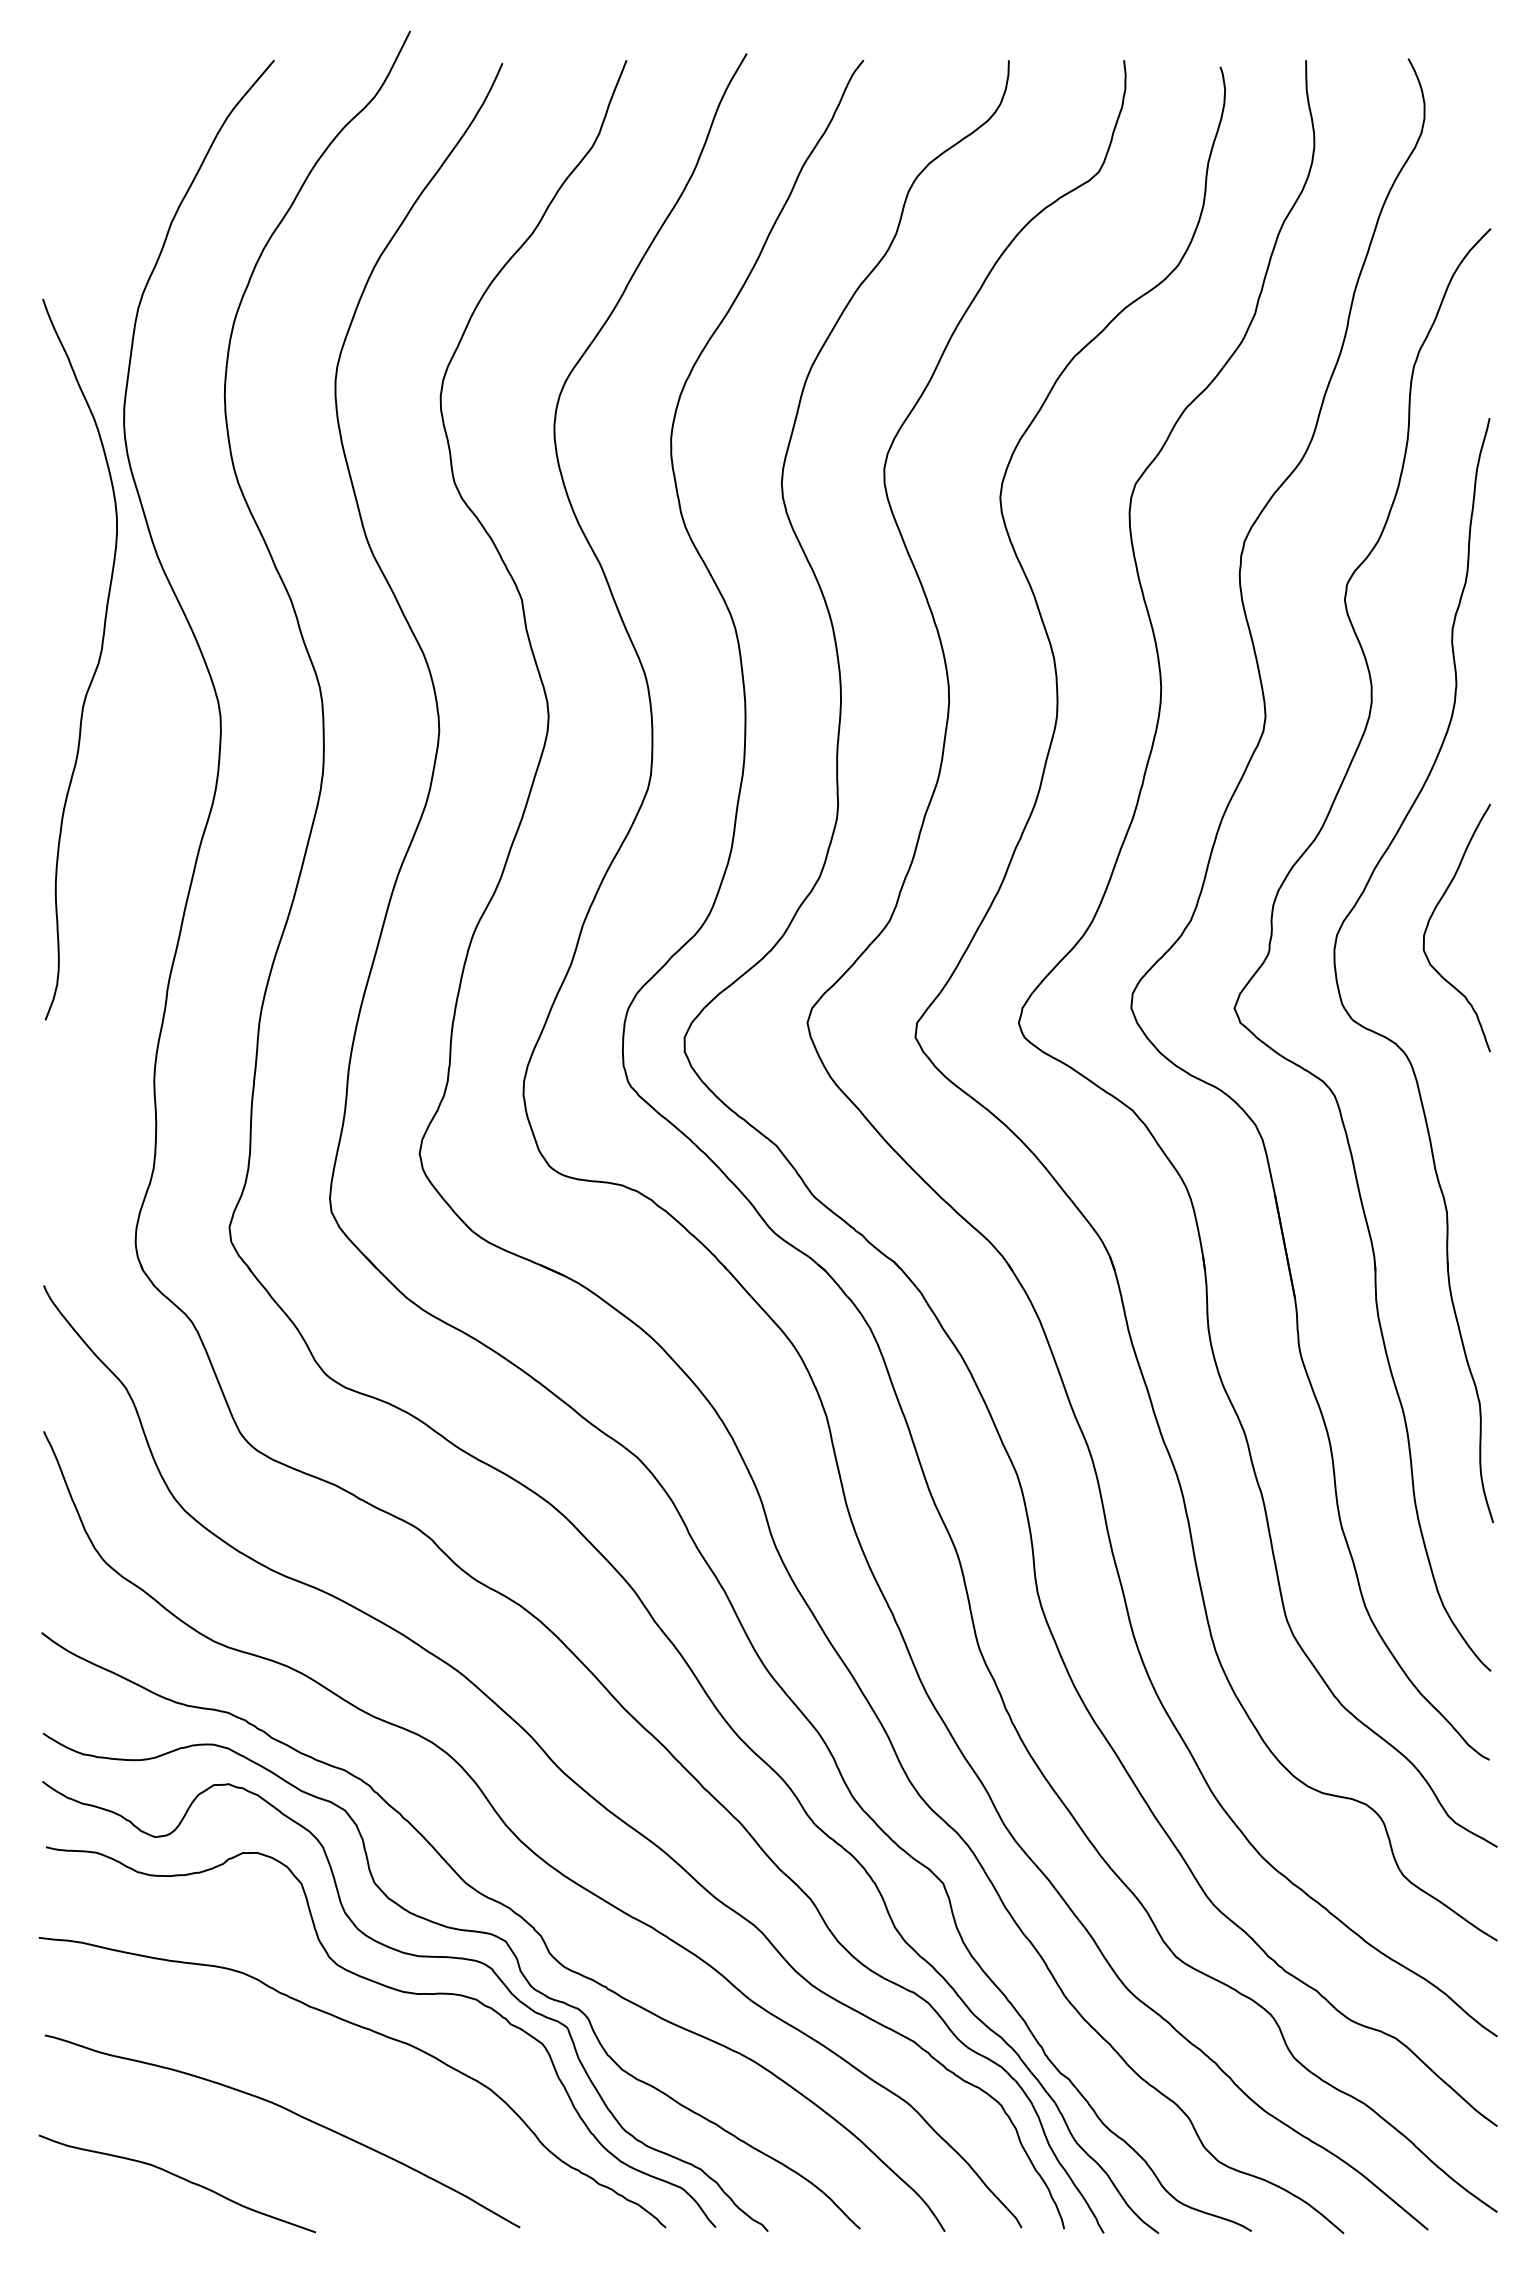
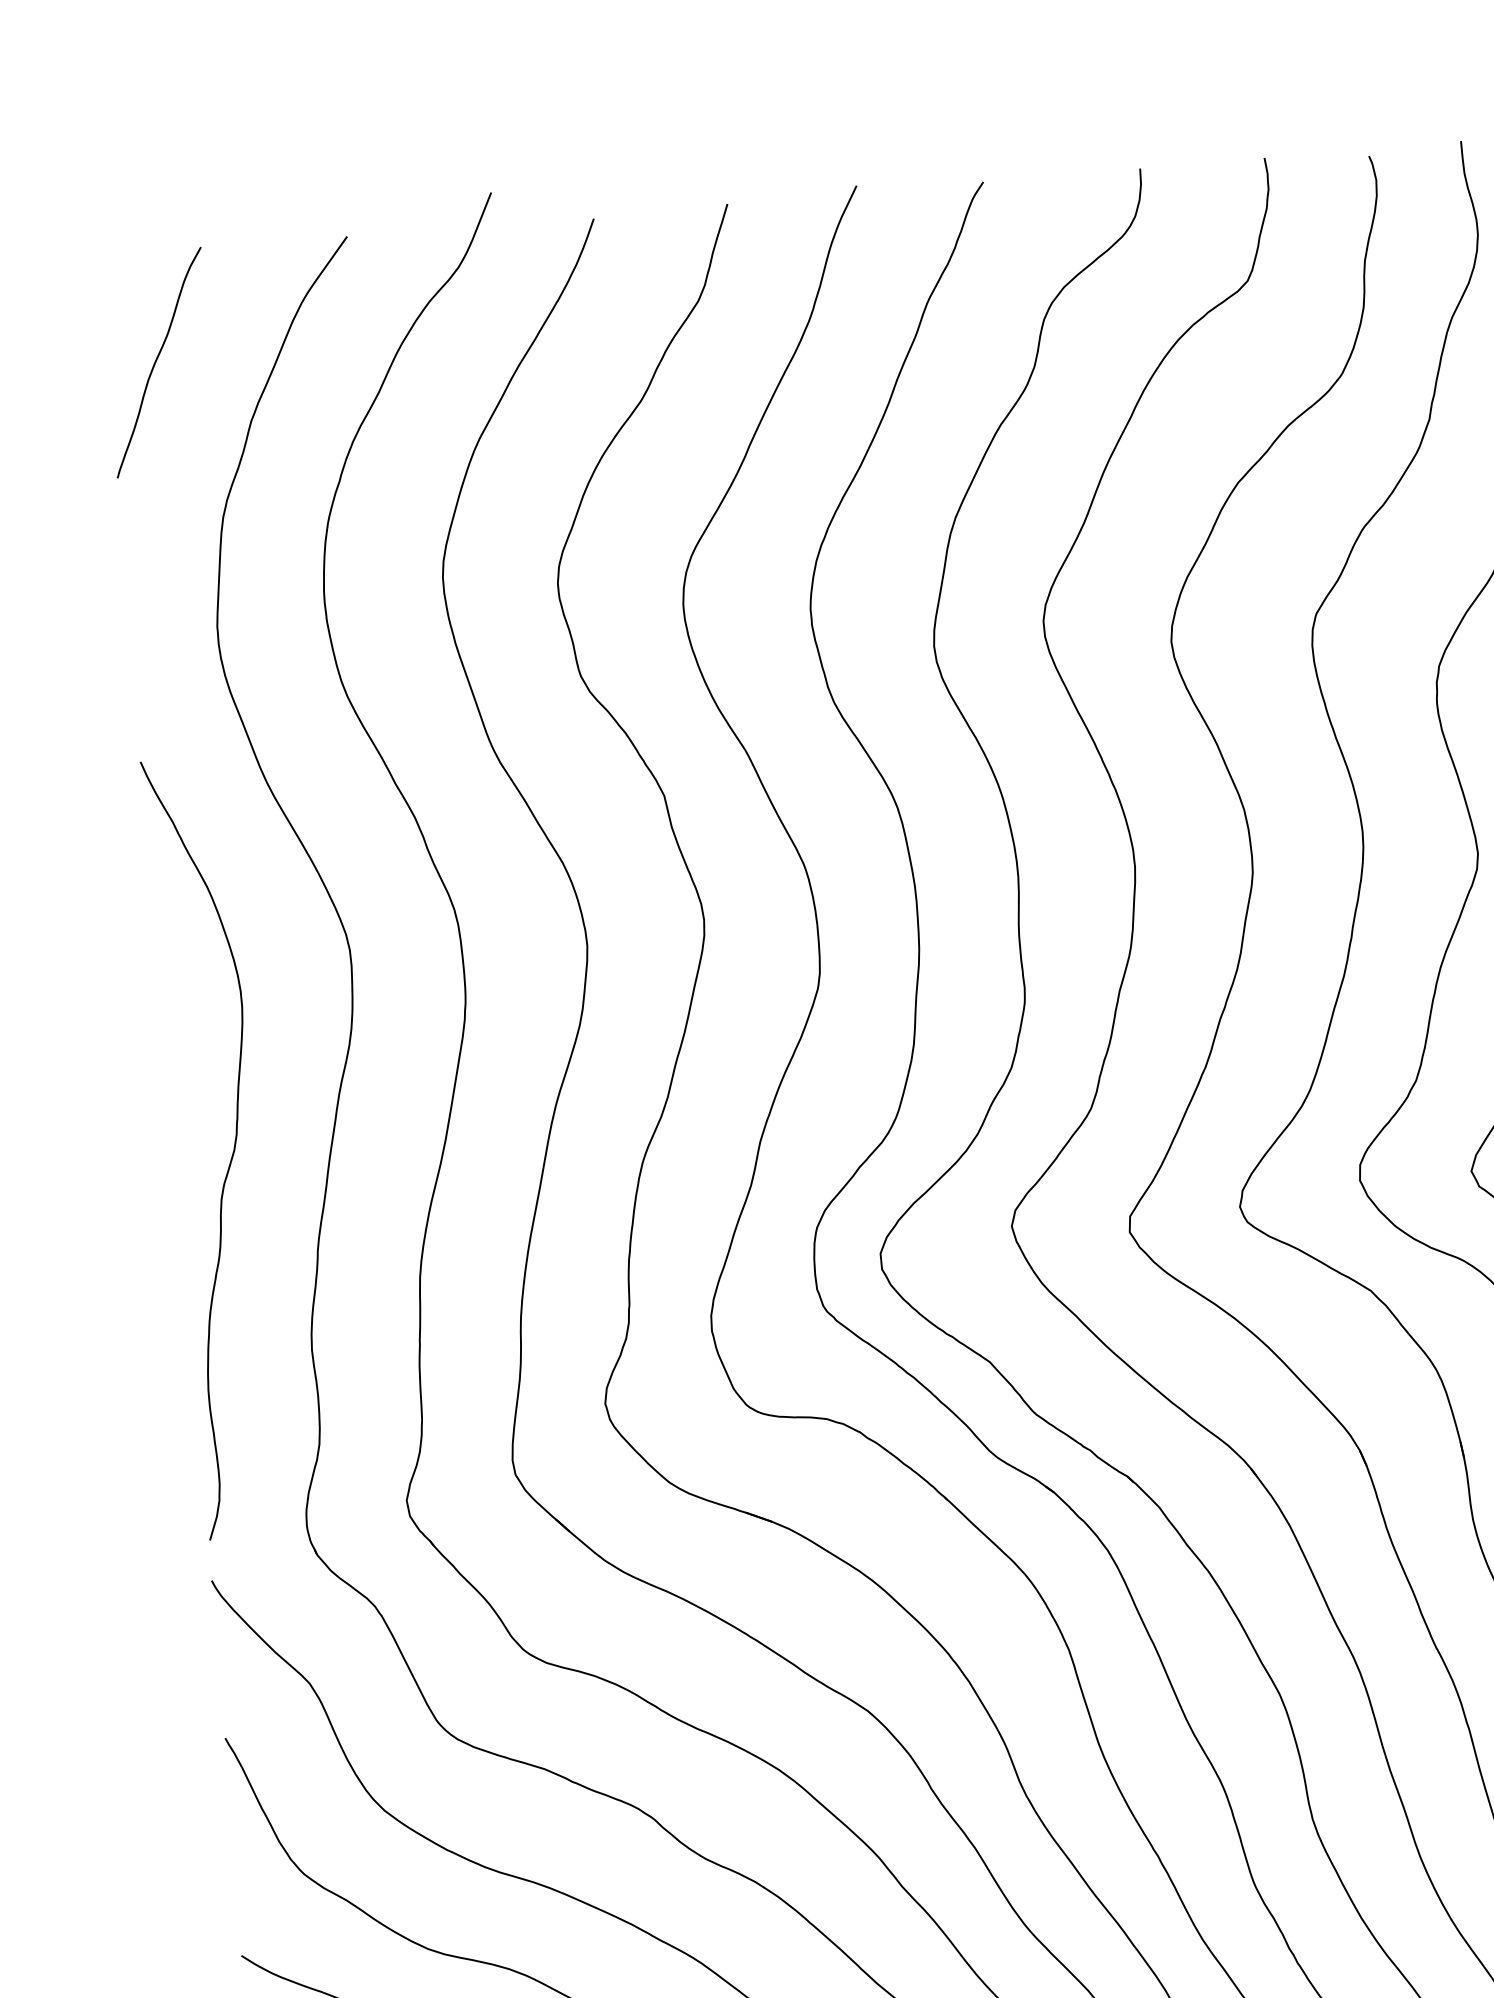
curve: (89, 160) -> (156, 361), added
curve: (96, 665) -> (232, 1152), moved

